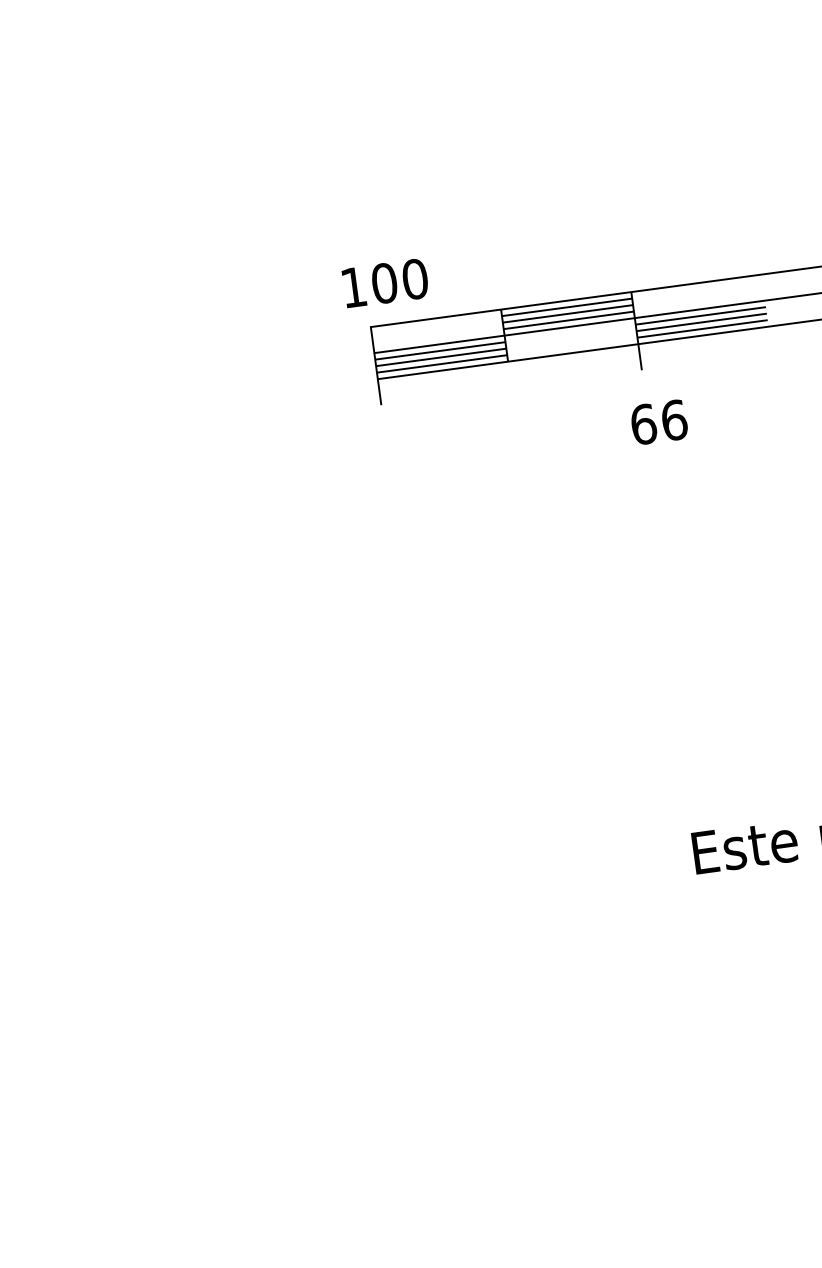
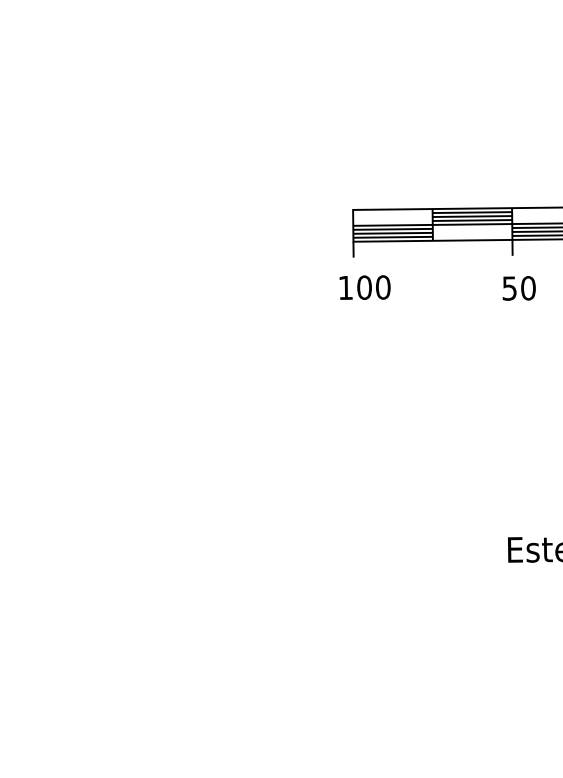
text: (384, 283) -> (364, 287), moved
text: (658, 422) -> (518, 288), 66 -> 50

